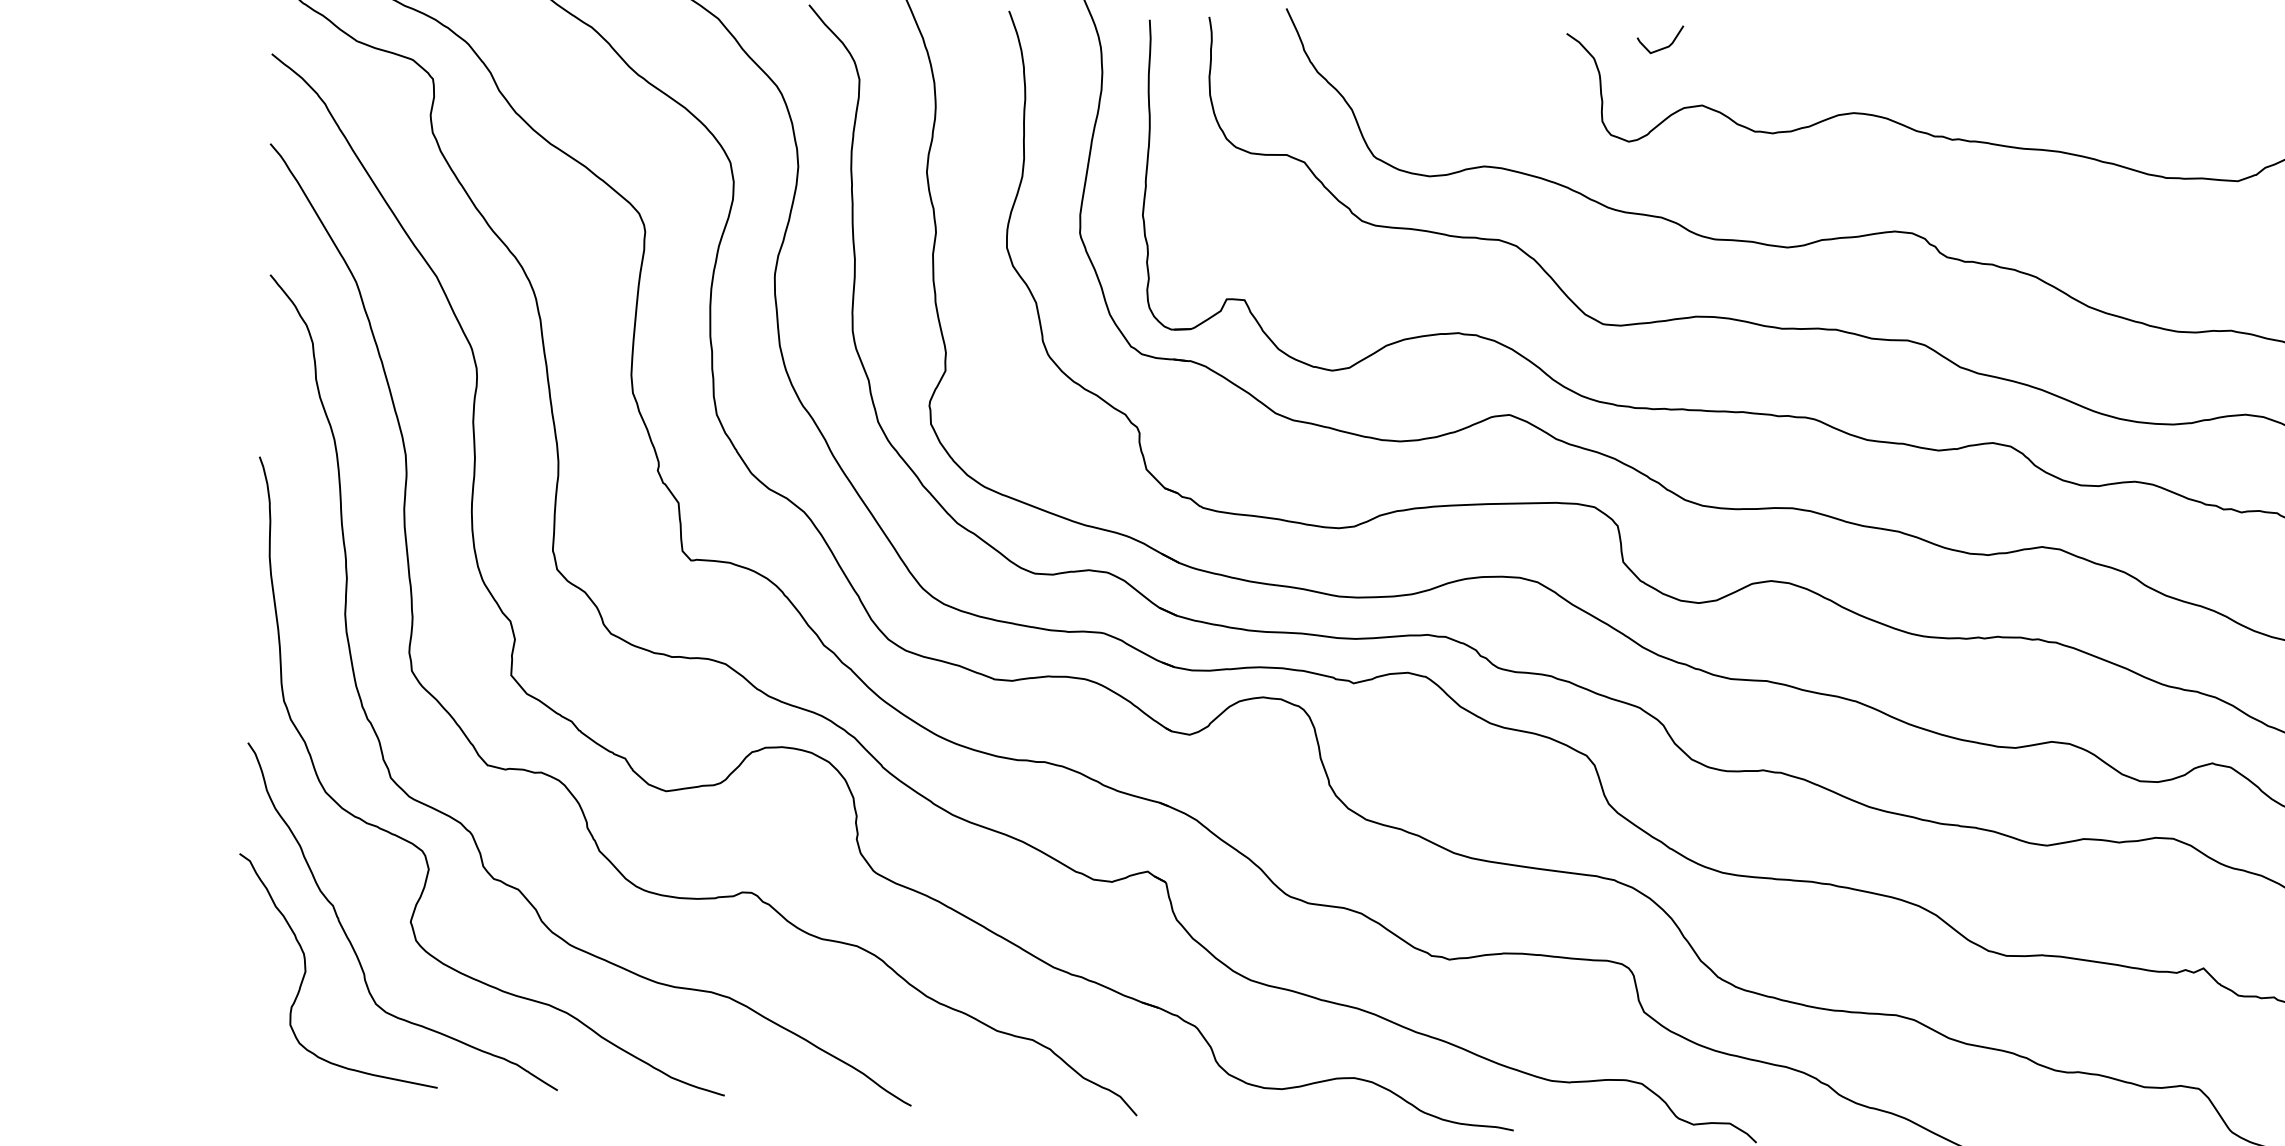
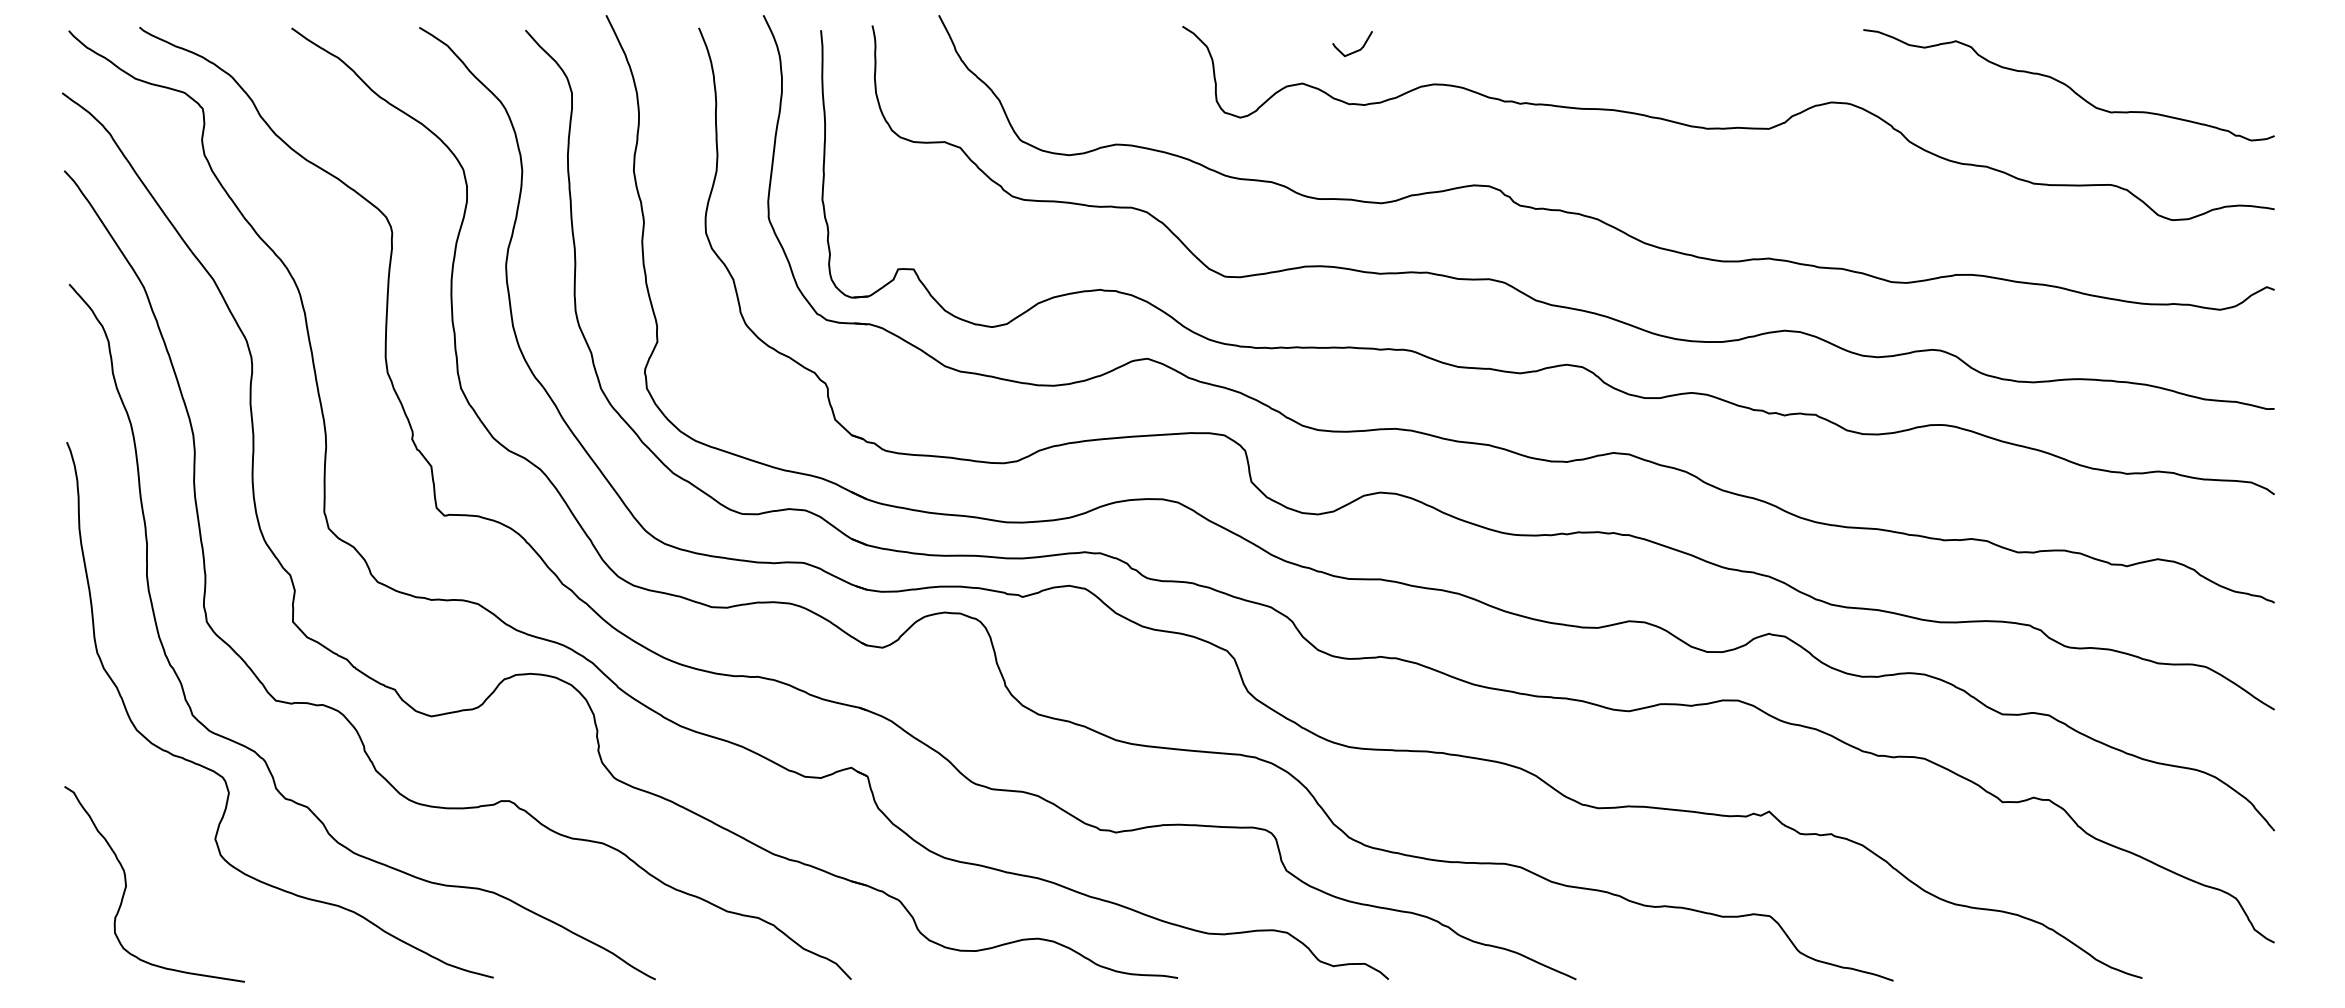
curve: (1663, 47) -> (1355, 50), moved
curve: (350, 939) -> (163, 856), removed

